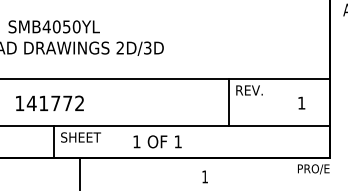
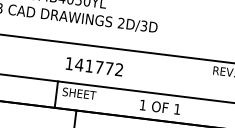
text: (49, 102) -> (94, 65), moved
line: (228, 102) -> (205, 79), removed
text: (157, 141) -> (160, 106), moved

